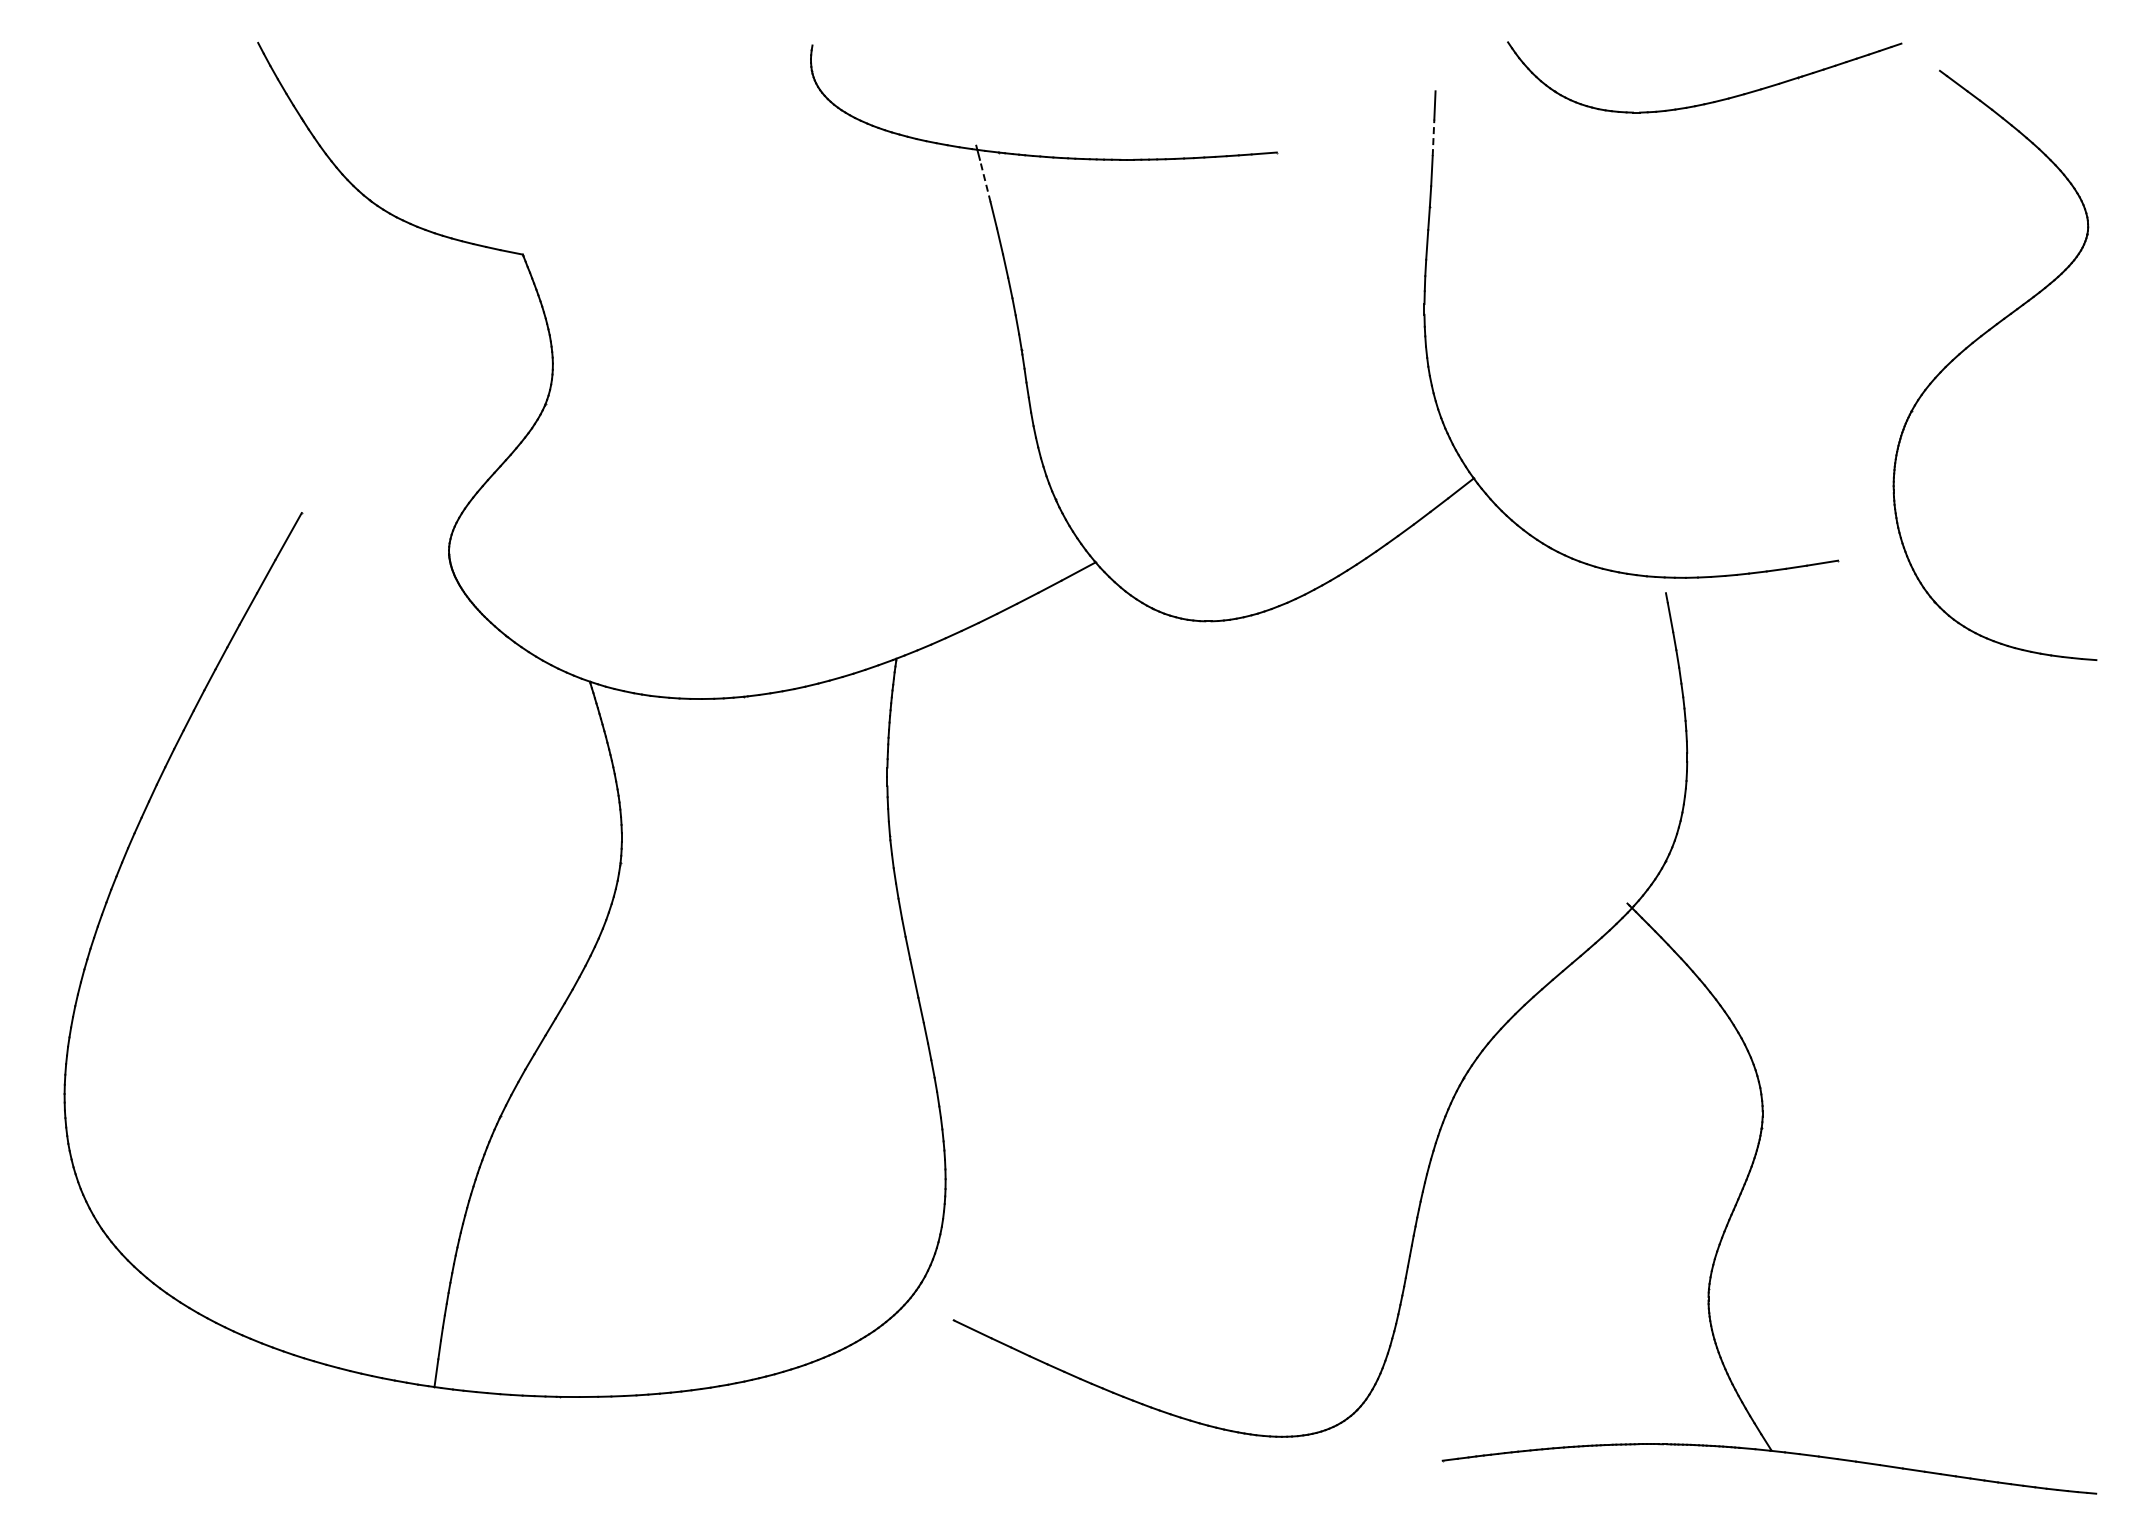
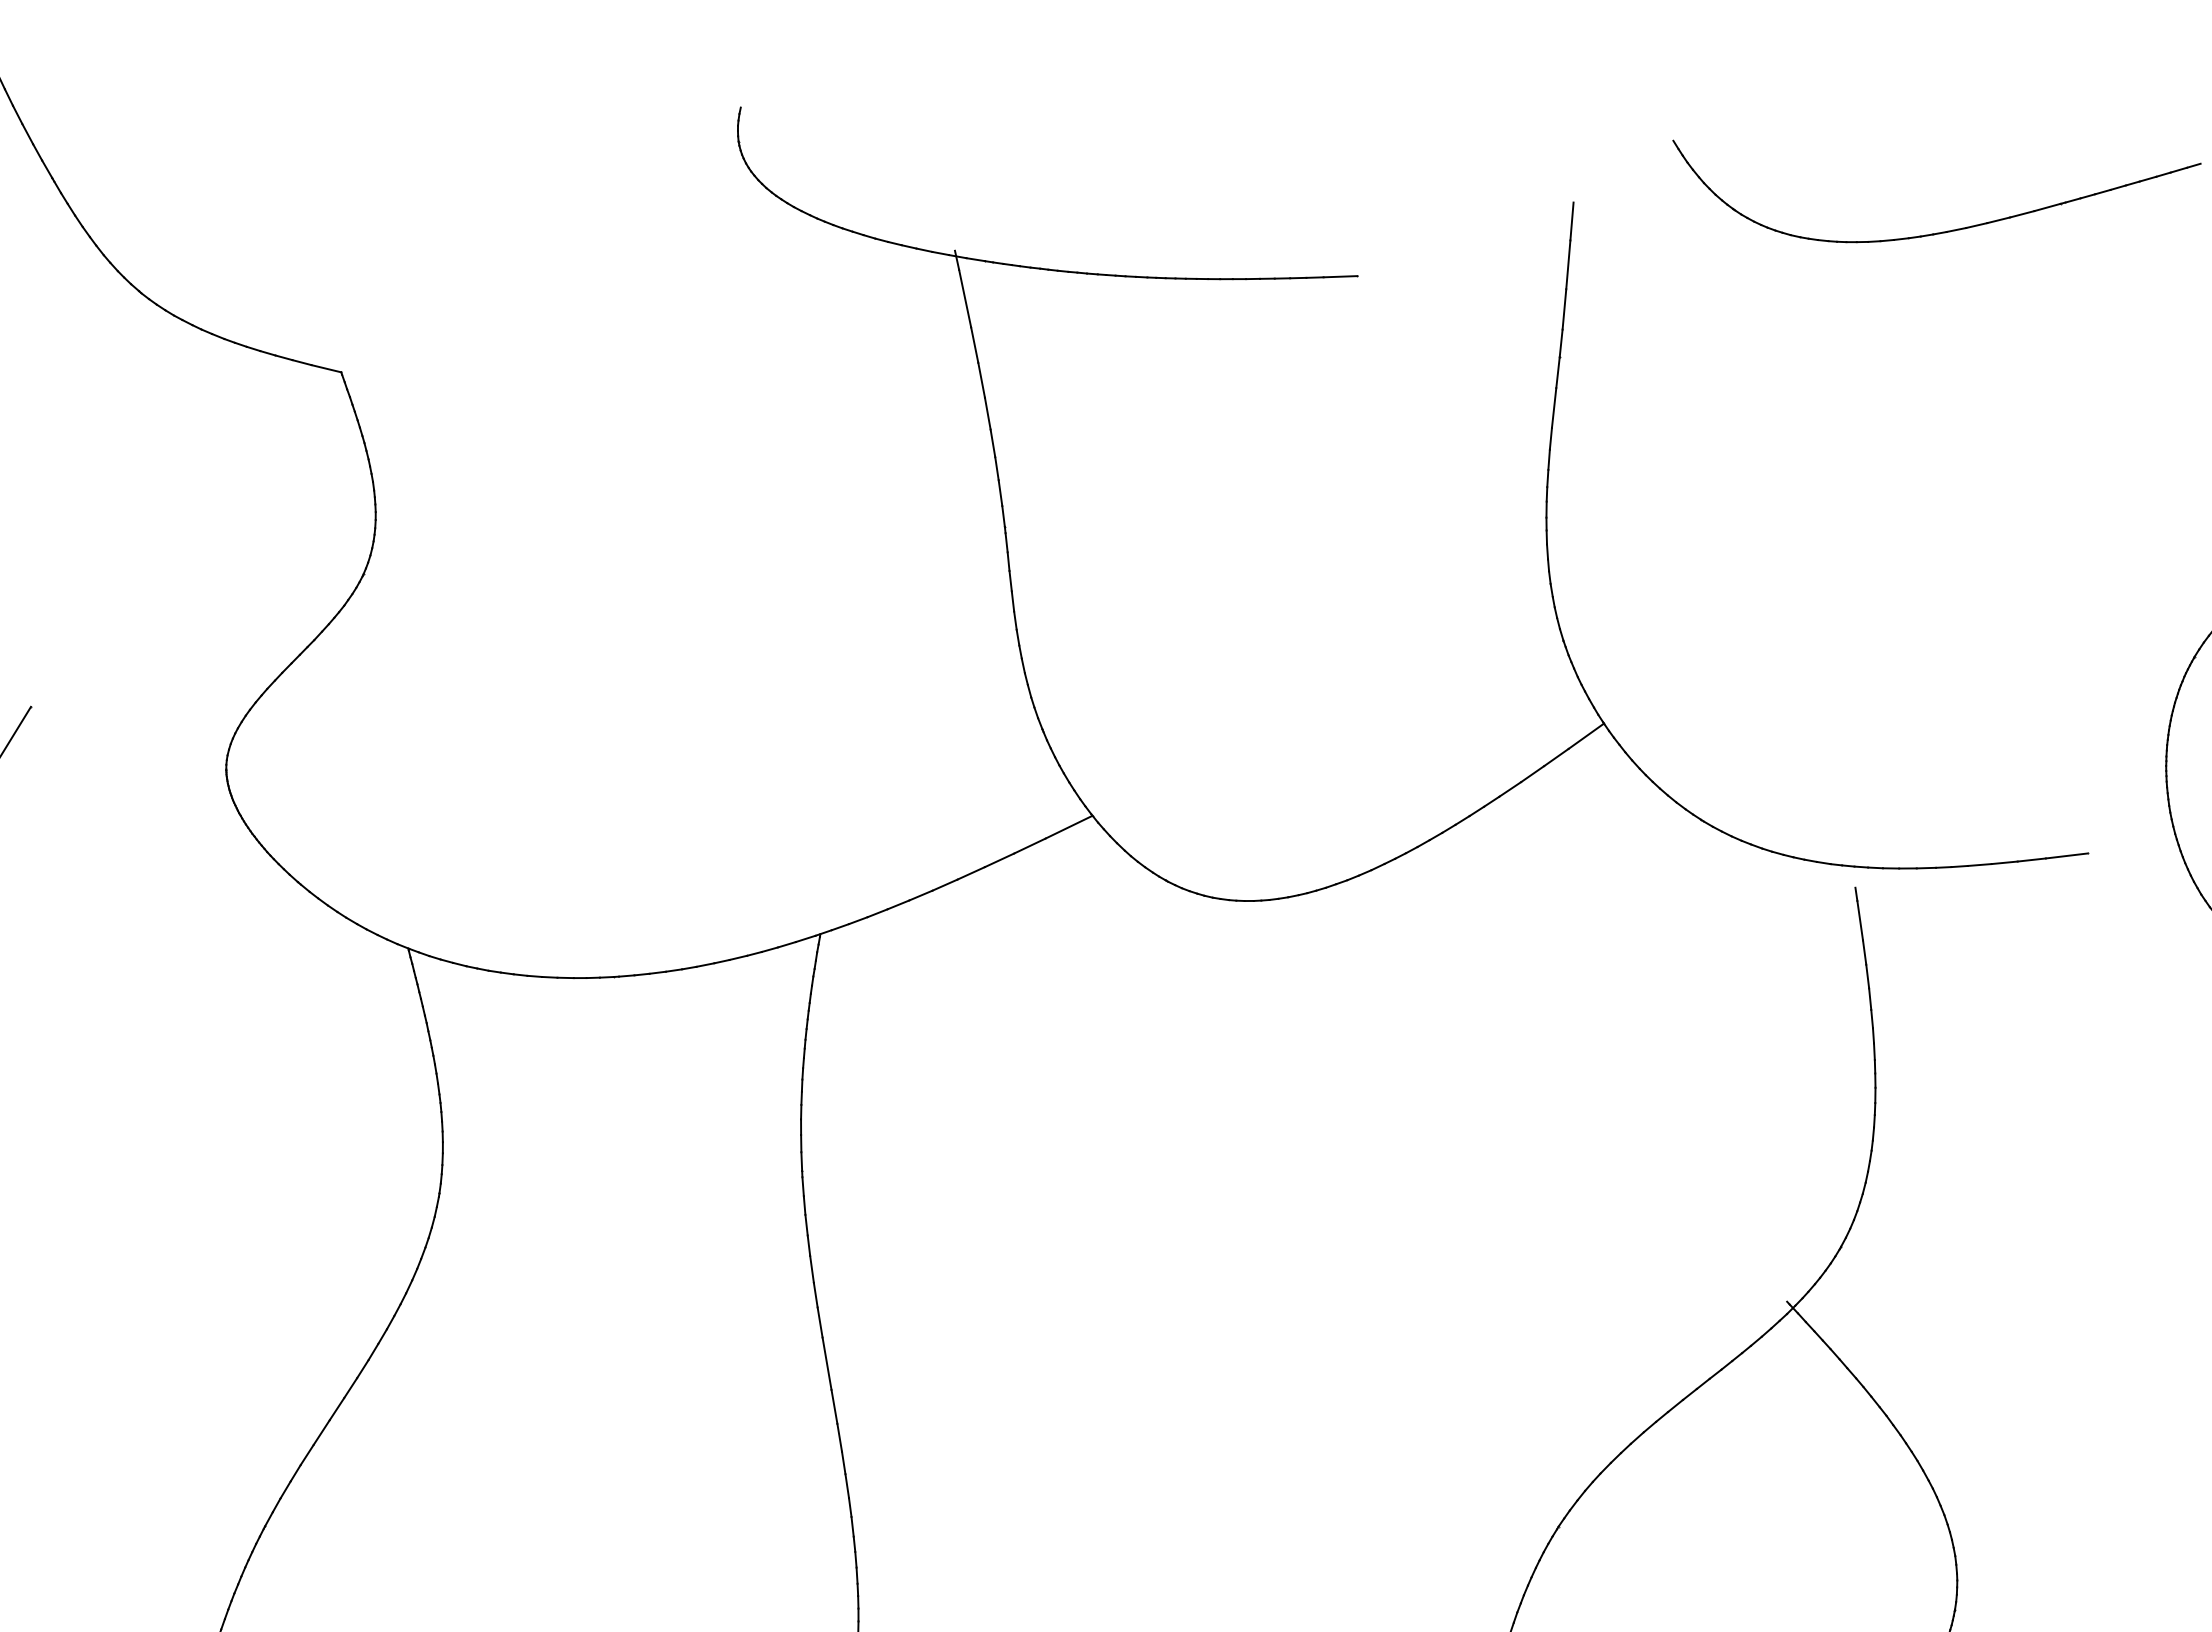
line: (1433, 137) -> (1568, 264), dashed -> solid
line: (985, 181) -> (965, 299), dashed -> solid

